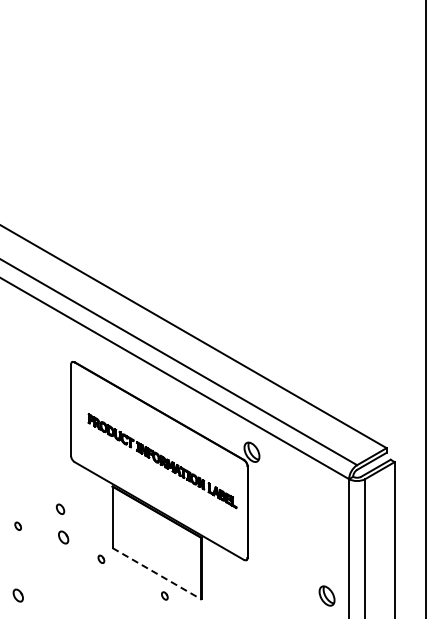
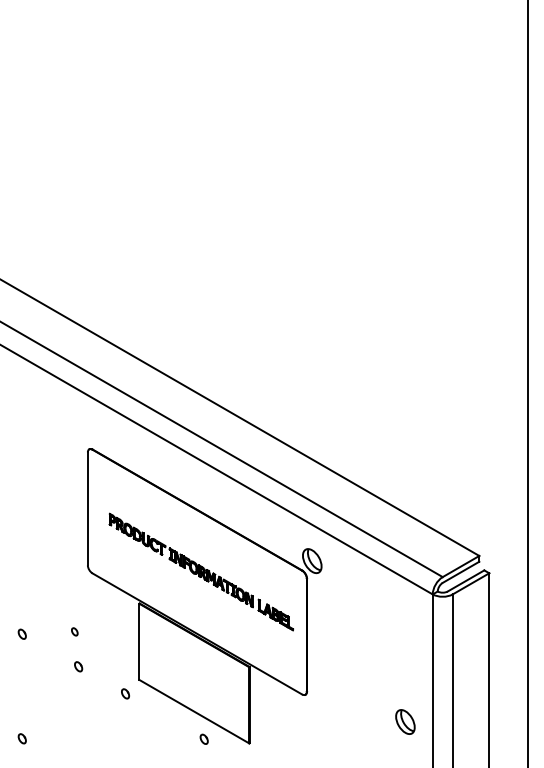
part: (60, 509) -> (74, 632), size x0.62
part: (17, 525) -> (21, 633), moved
part: (63, 537) -> (78, 666), size x0.62
line: (157, 573) -> (195, 711), dashed -> solid
part: (17, 595) -> (21, 738), size x0.62
part: (326, 595) -> (404, 721), moved

